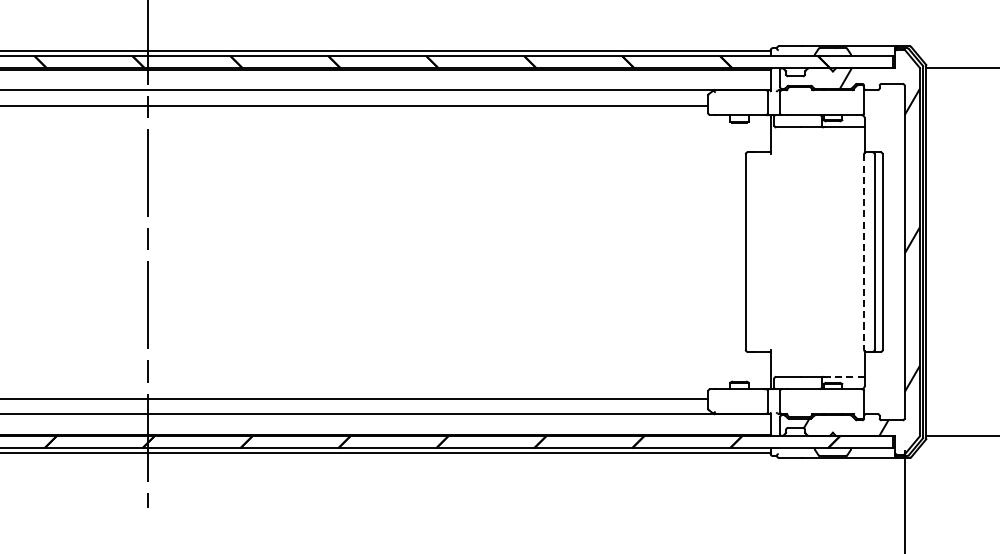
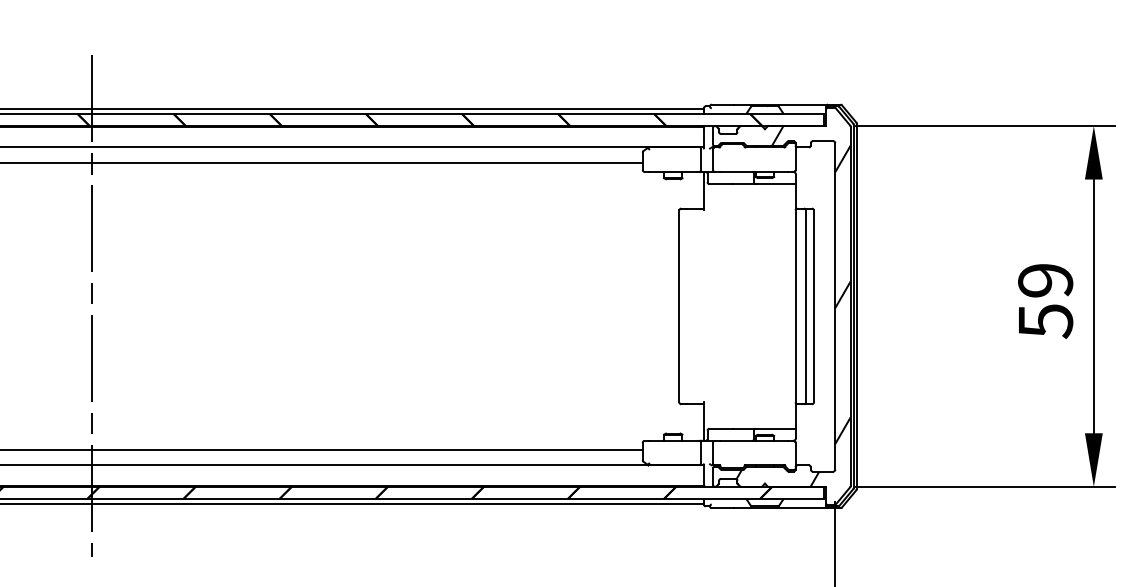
line: (864, 252) -> (795, 306), dashed -> solid
line: (844, 376) -> (776, 428), dashed -> solid

